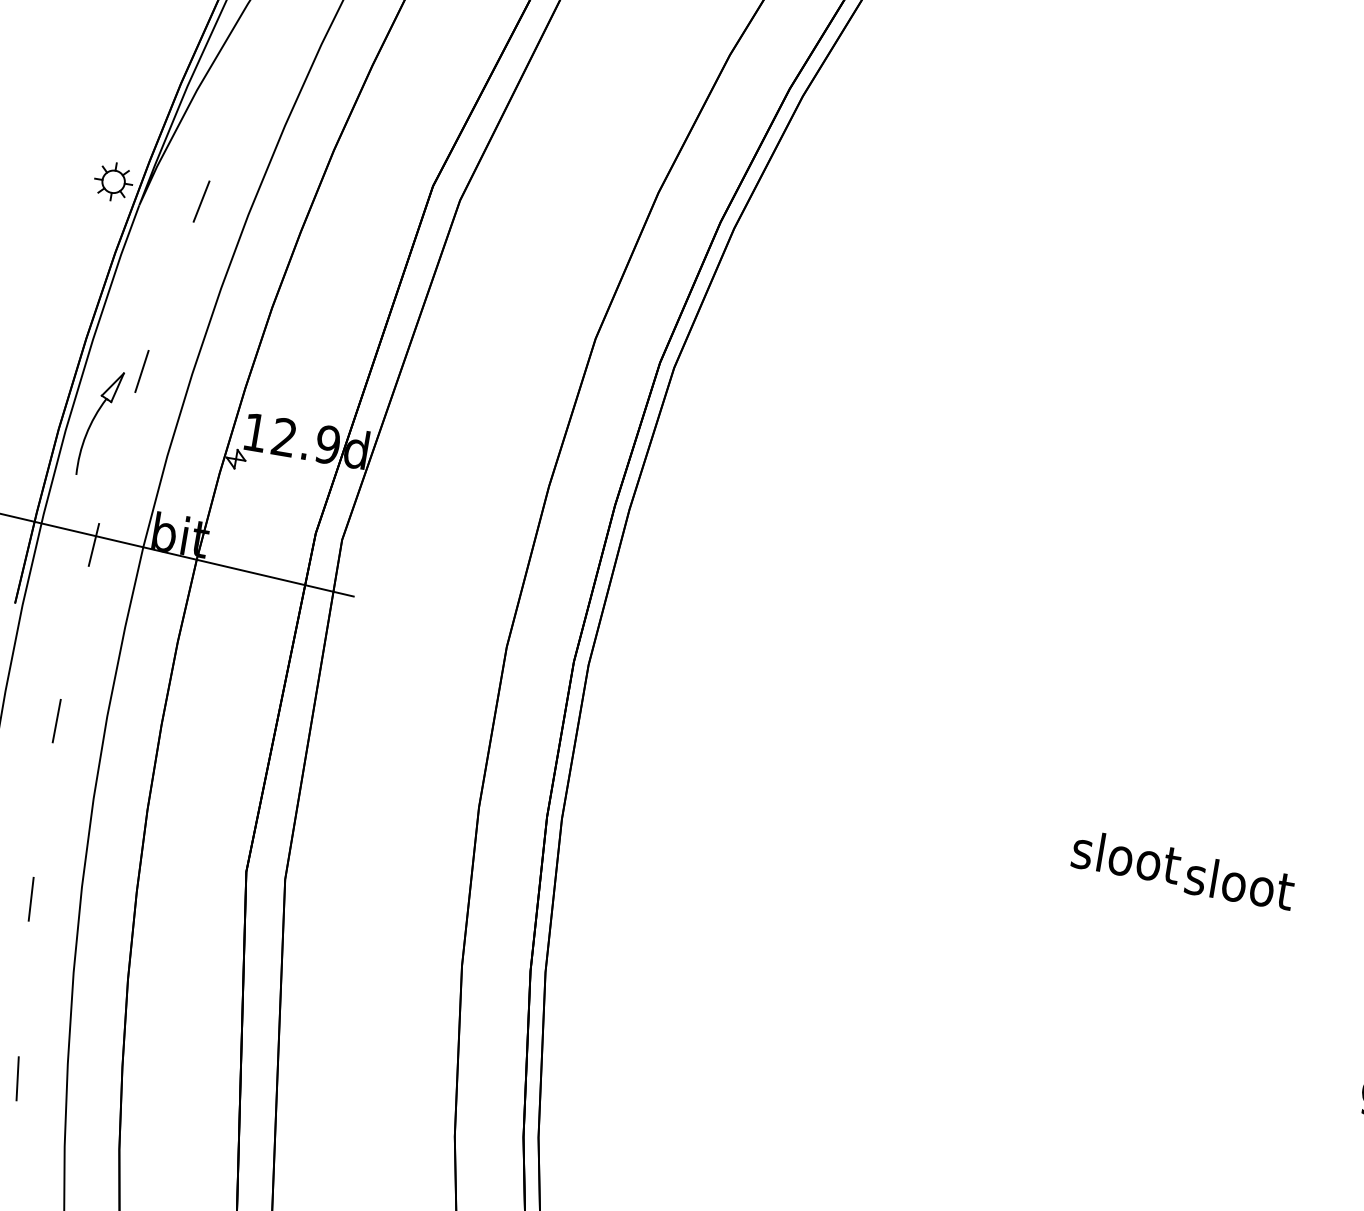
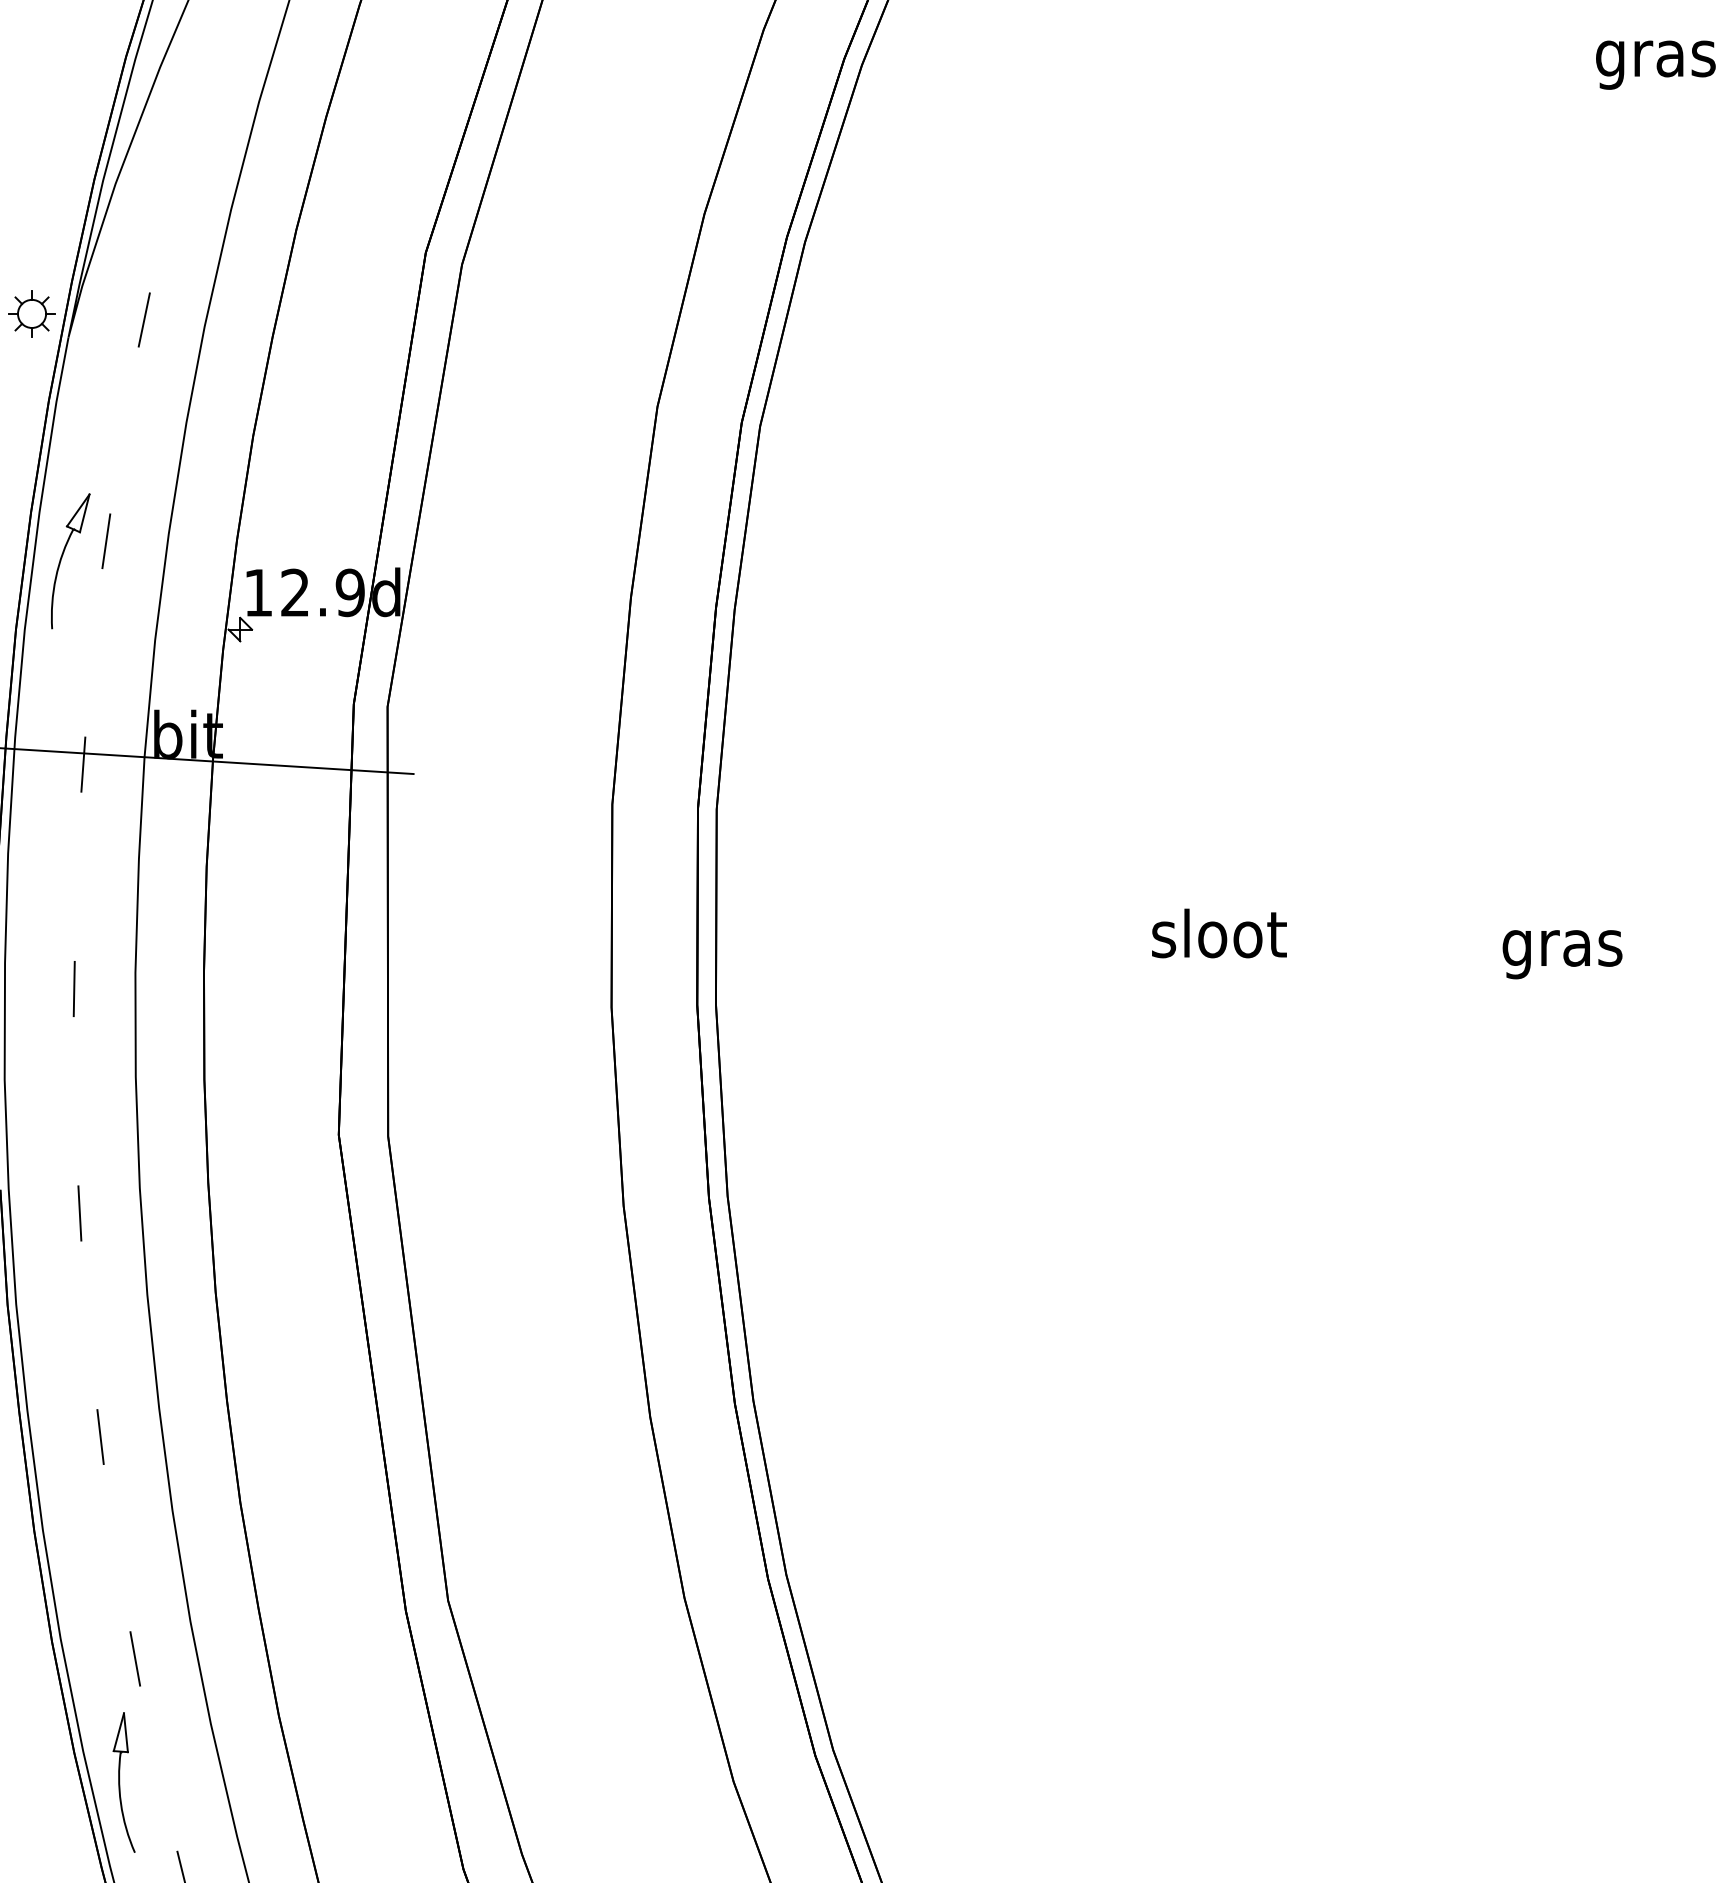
part: (93, 420) -> (62, 558), moved
text: (1126, 856) -> (1219, 933), moved
text: (1238, 888) -> (1562, 948), sloot -> gras

